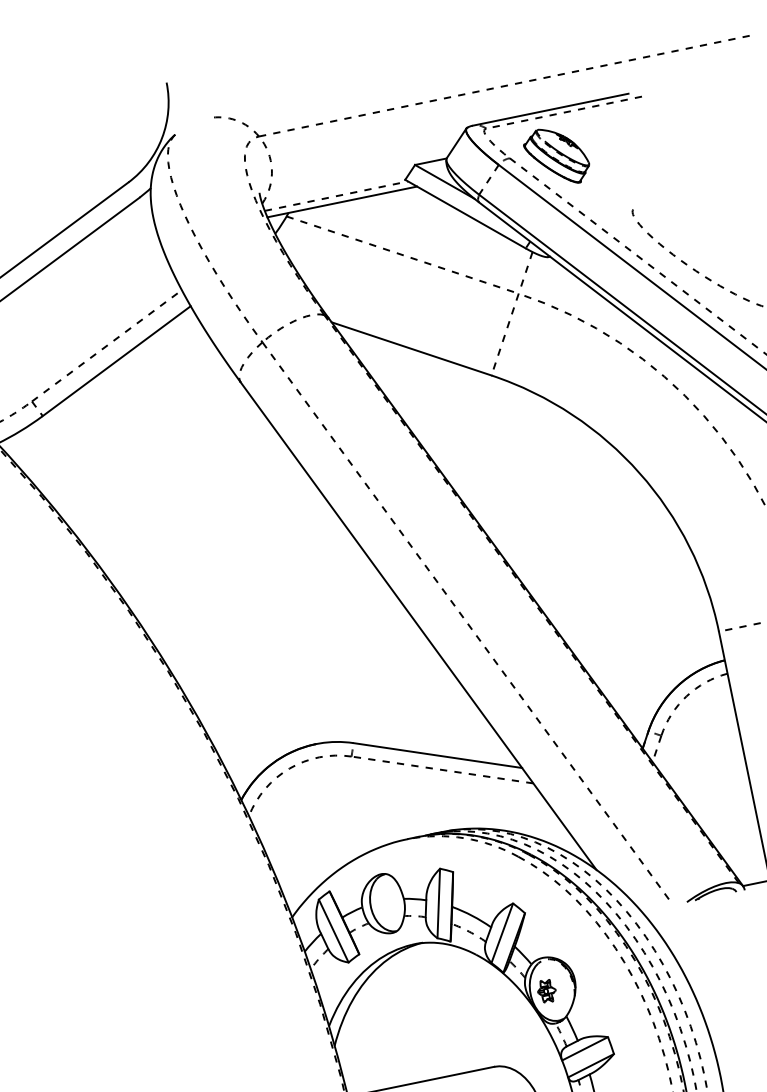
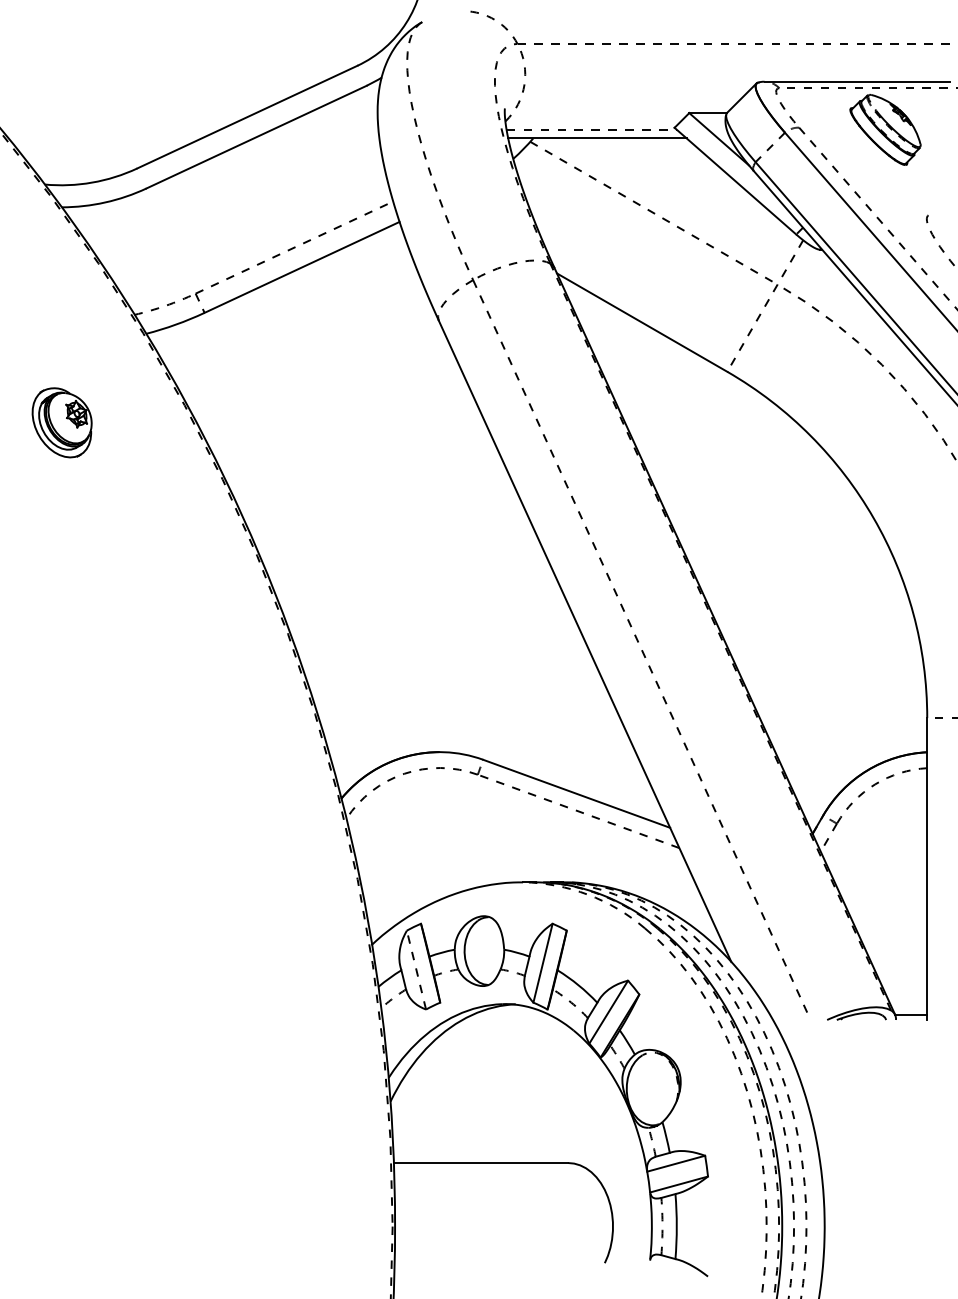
part: (556, 156) -> (885, 129), moved
line: (333, 931) -> (416, 970), solid -> dashed
part: (547, 990) -> (646, 1088), removed

